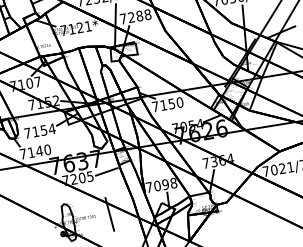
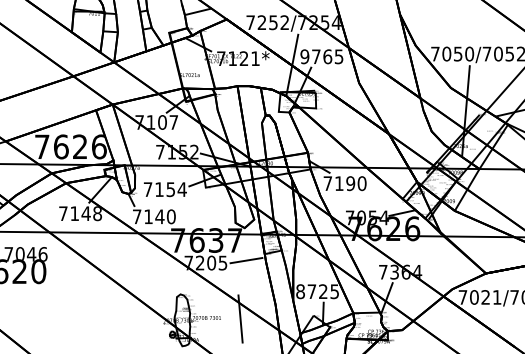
text: (135, 16) -> (321, 56), 7288 -> 9765
text: (171, 103) -> (350, 183), 7150 -> 7190
text: (161, 185) -> (317, 291), 7098 -> 8725

